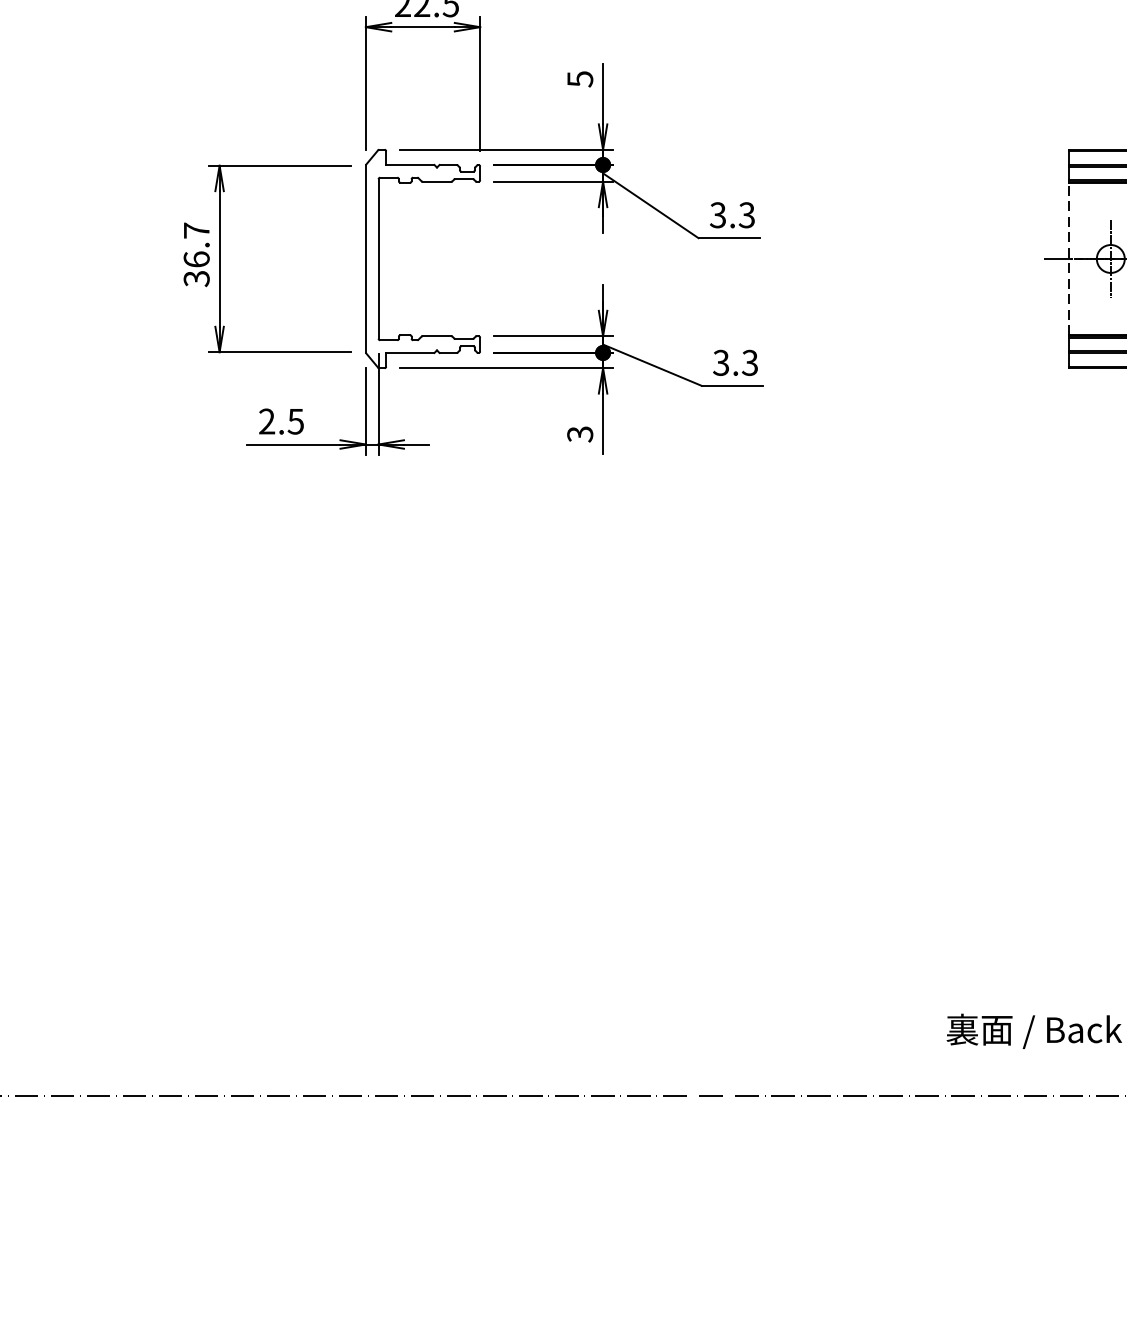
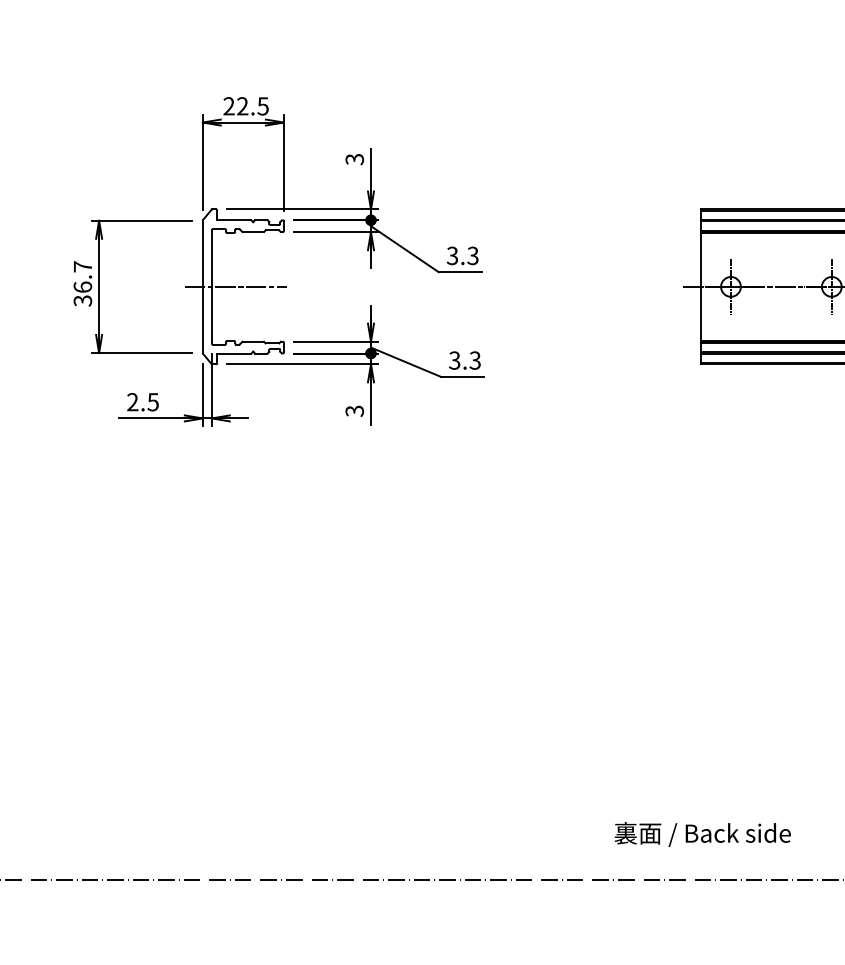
text: (579, 79) -> (354, 159), 5 -> 3
line: (411, 258) -> (235, 286), added
line: (1069, 258) -> (701, 286), dashed -> solid

